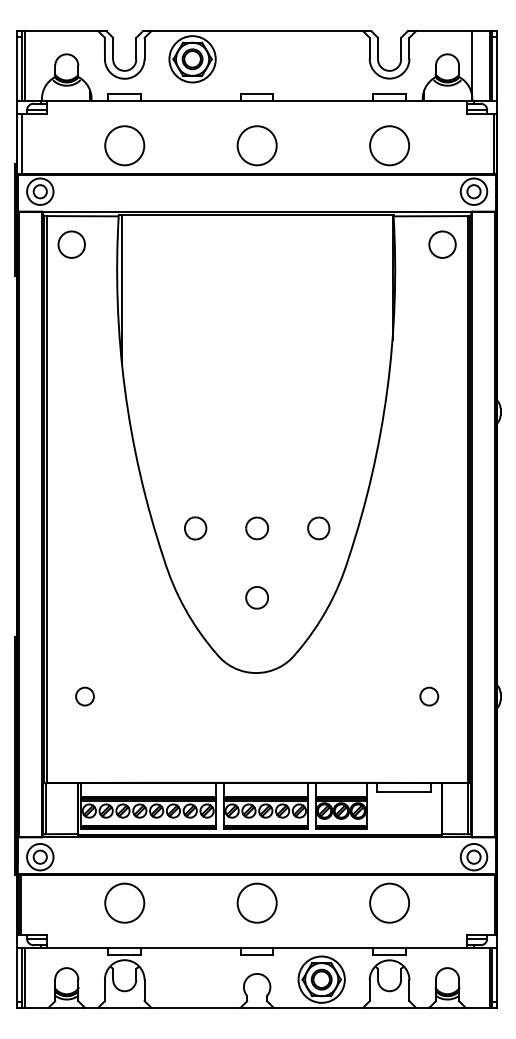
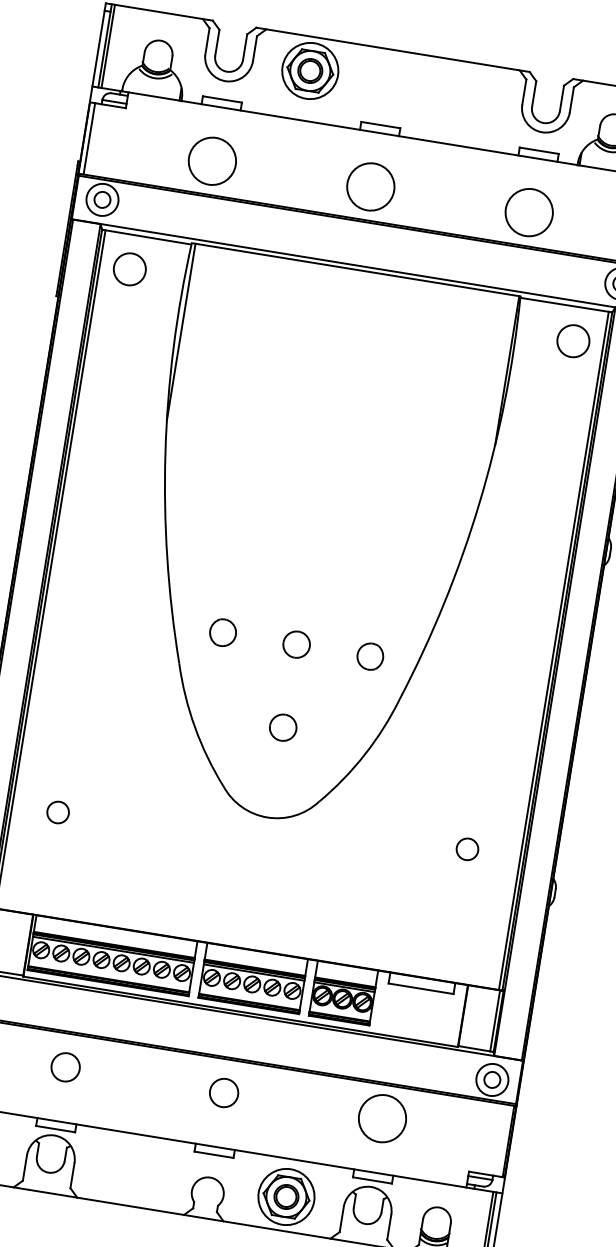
circle: (429, 696) -> (467, 849), moved
circle: (124, 902) -> (65, 1066), size x0.6
circle: (256, 902) -> (223, 1092), size x0.6

